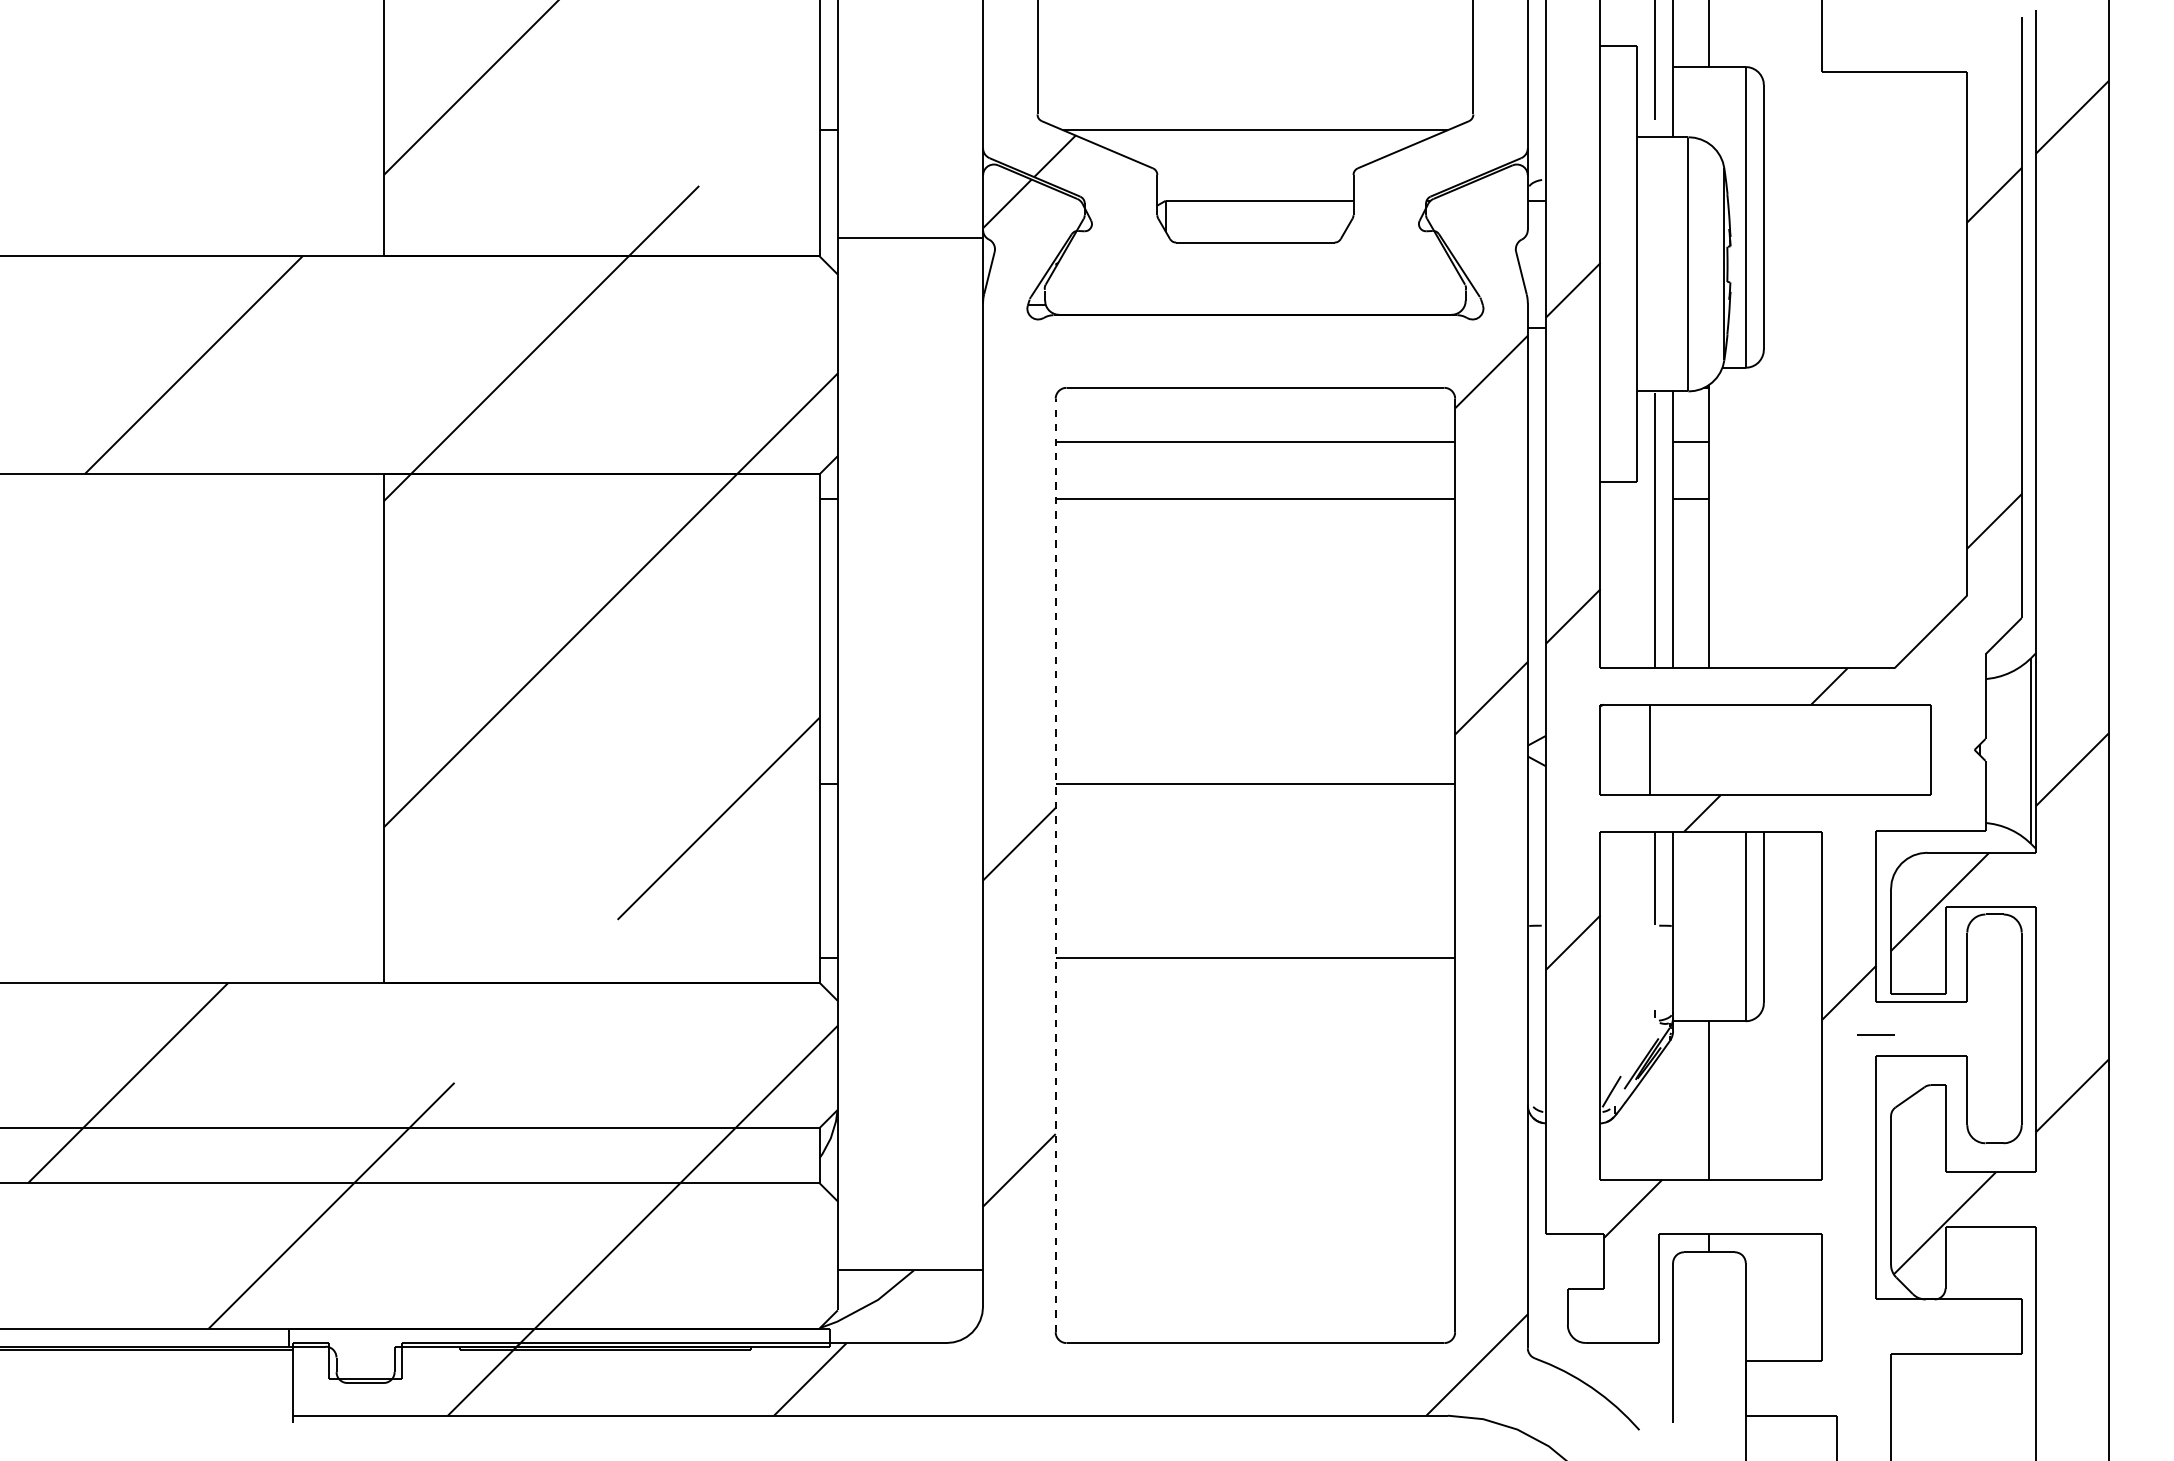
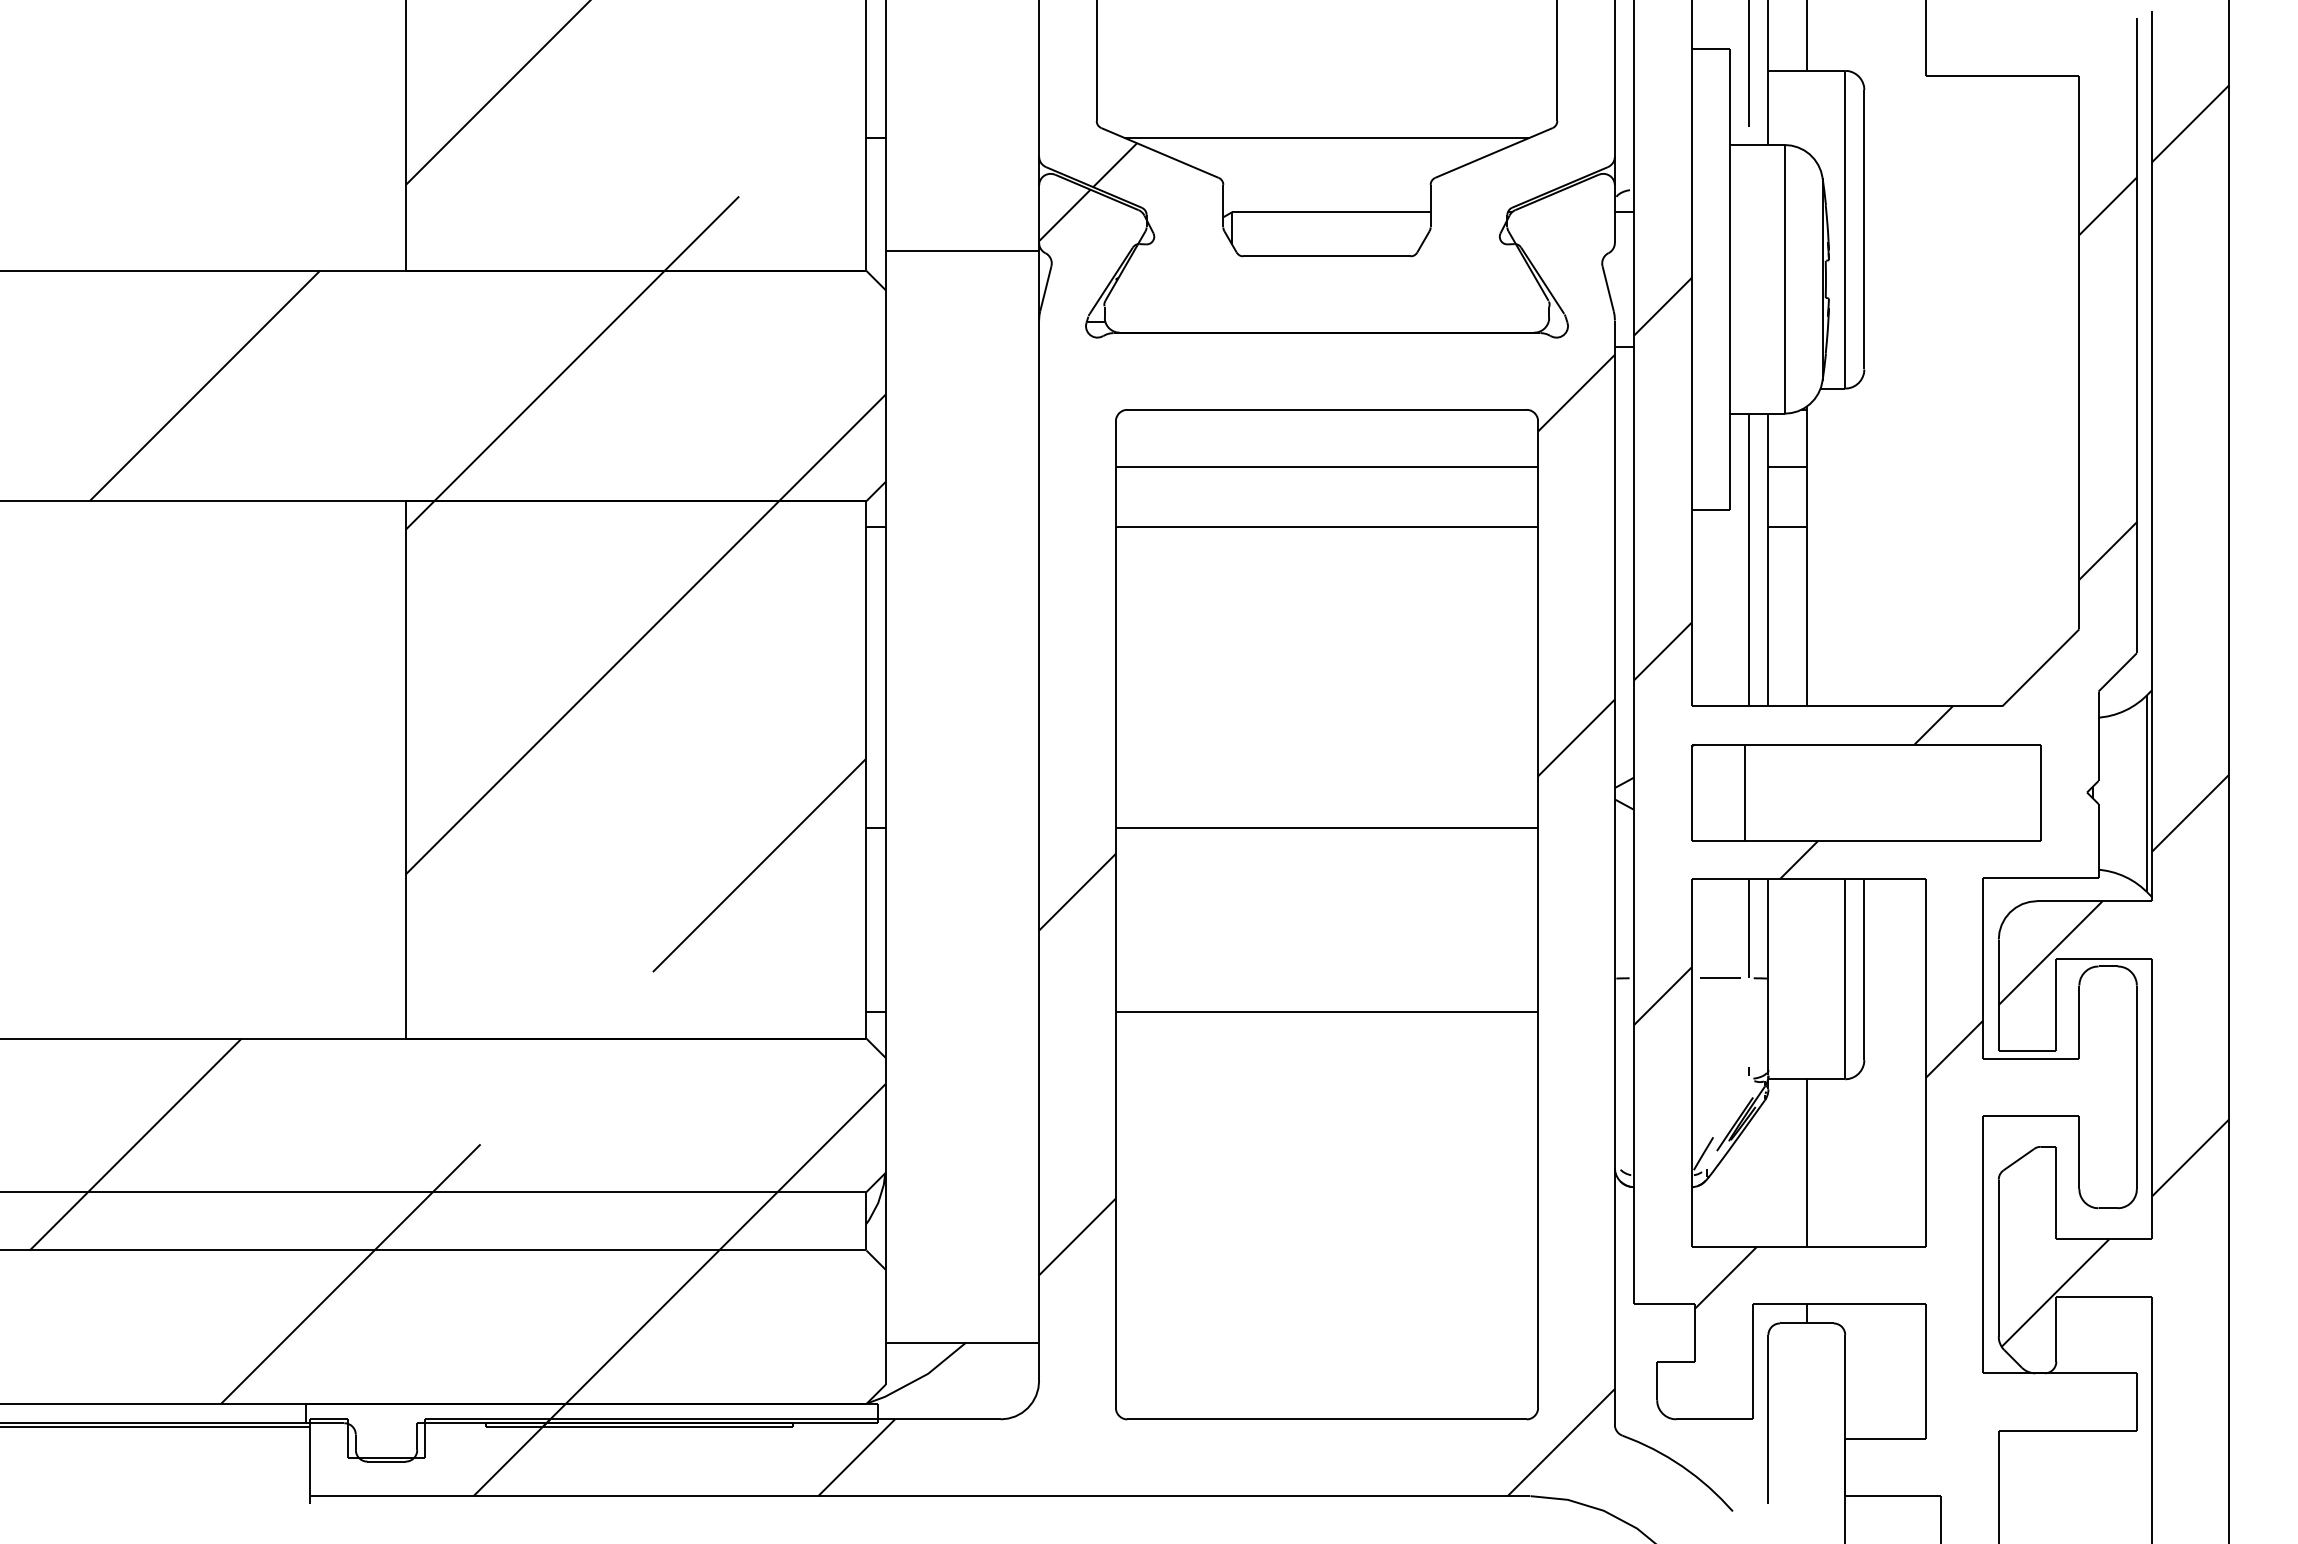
line: (1055, 865) -> (1115, 914), dashed -> solid
line: (1875, 1034) -> (1720, 977), moved

